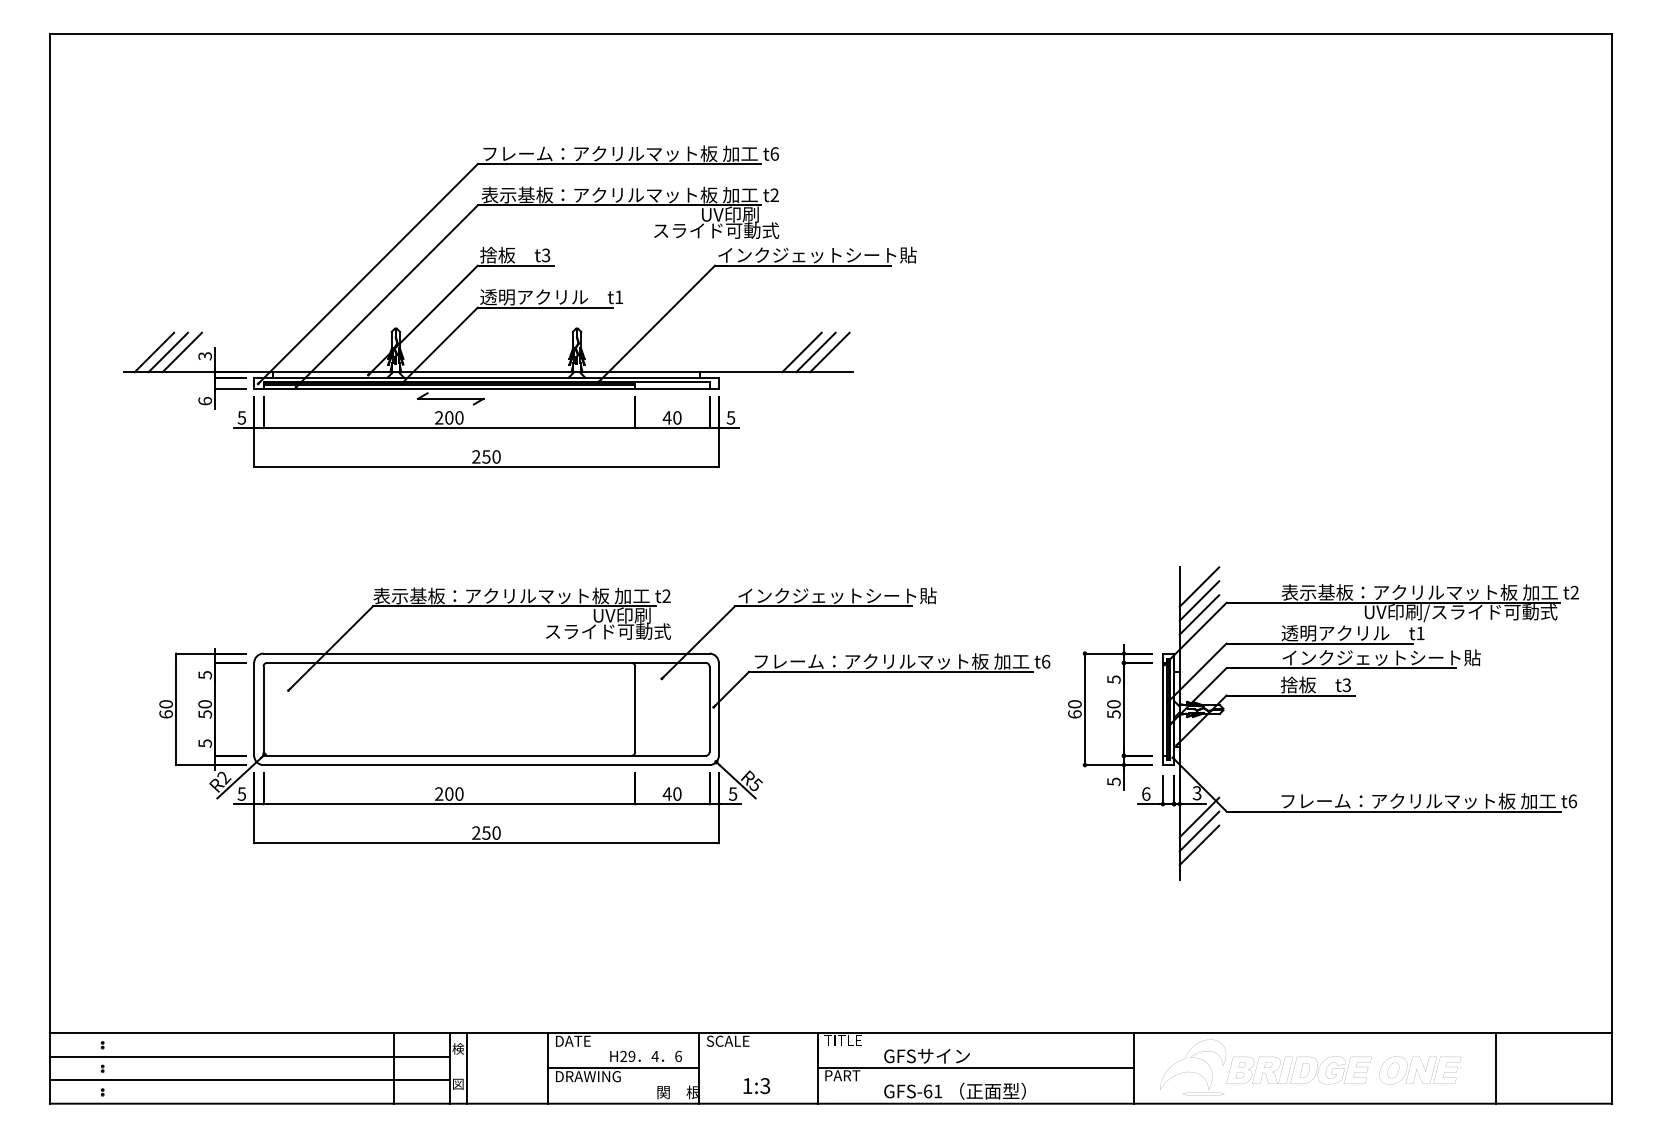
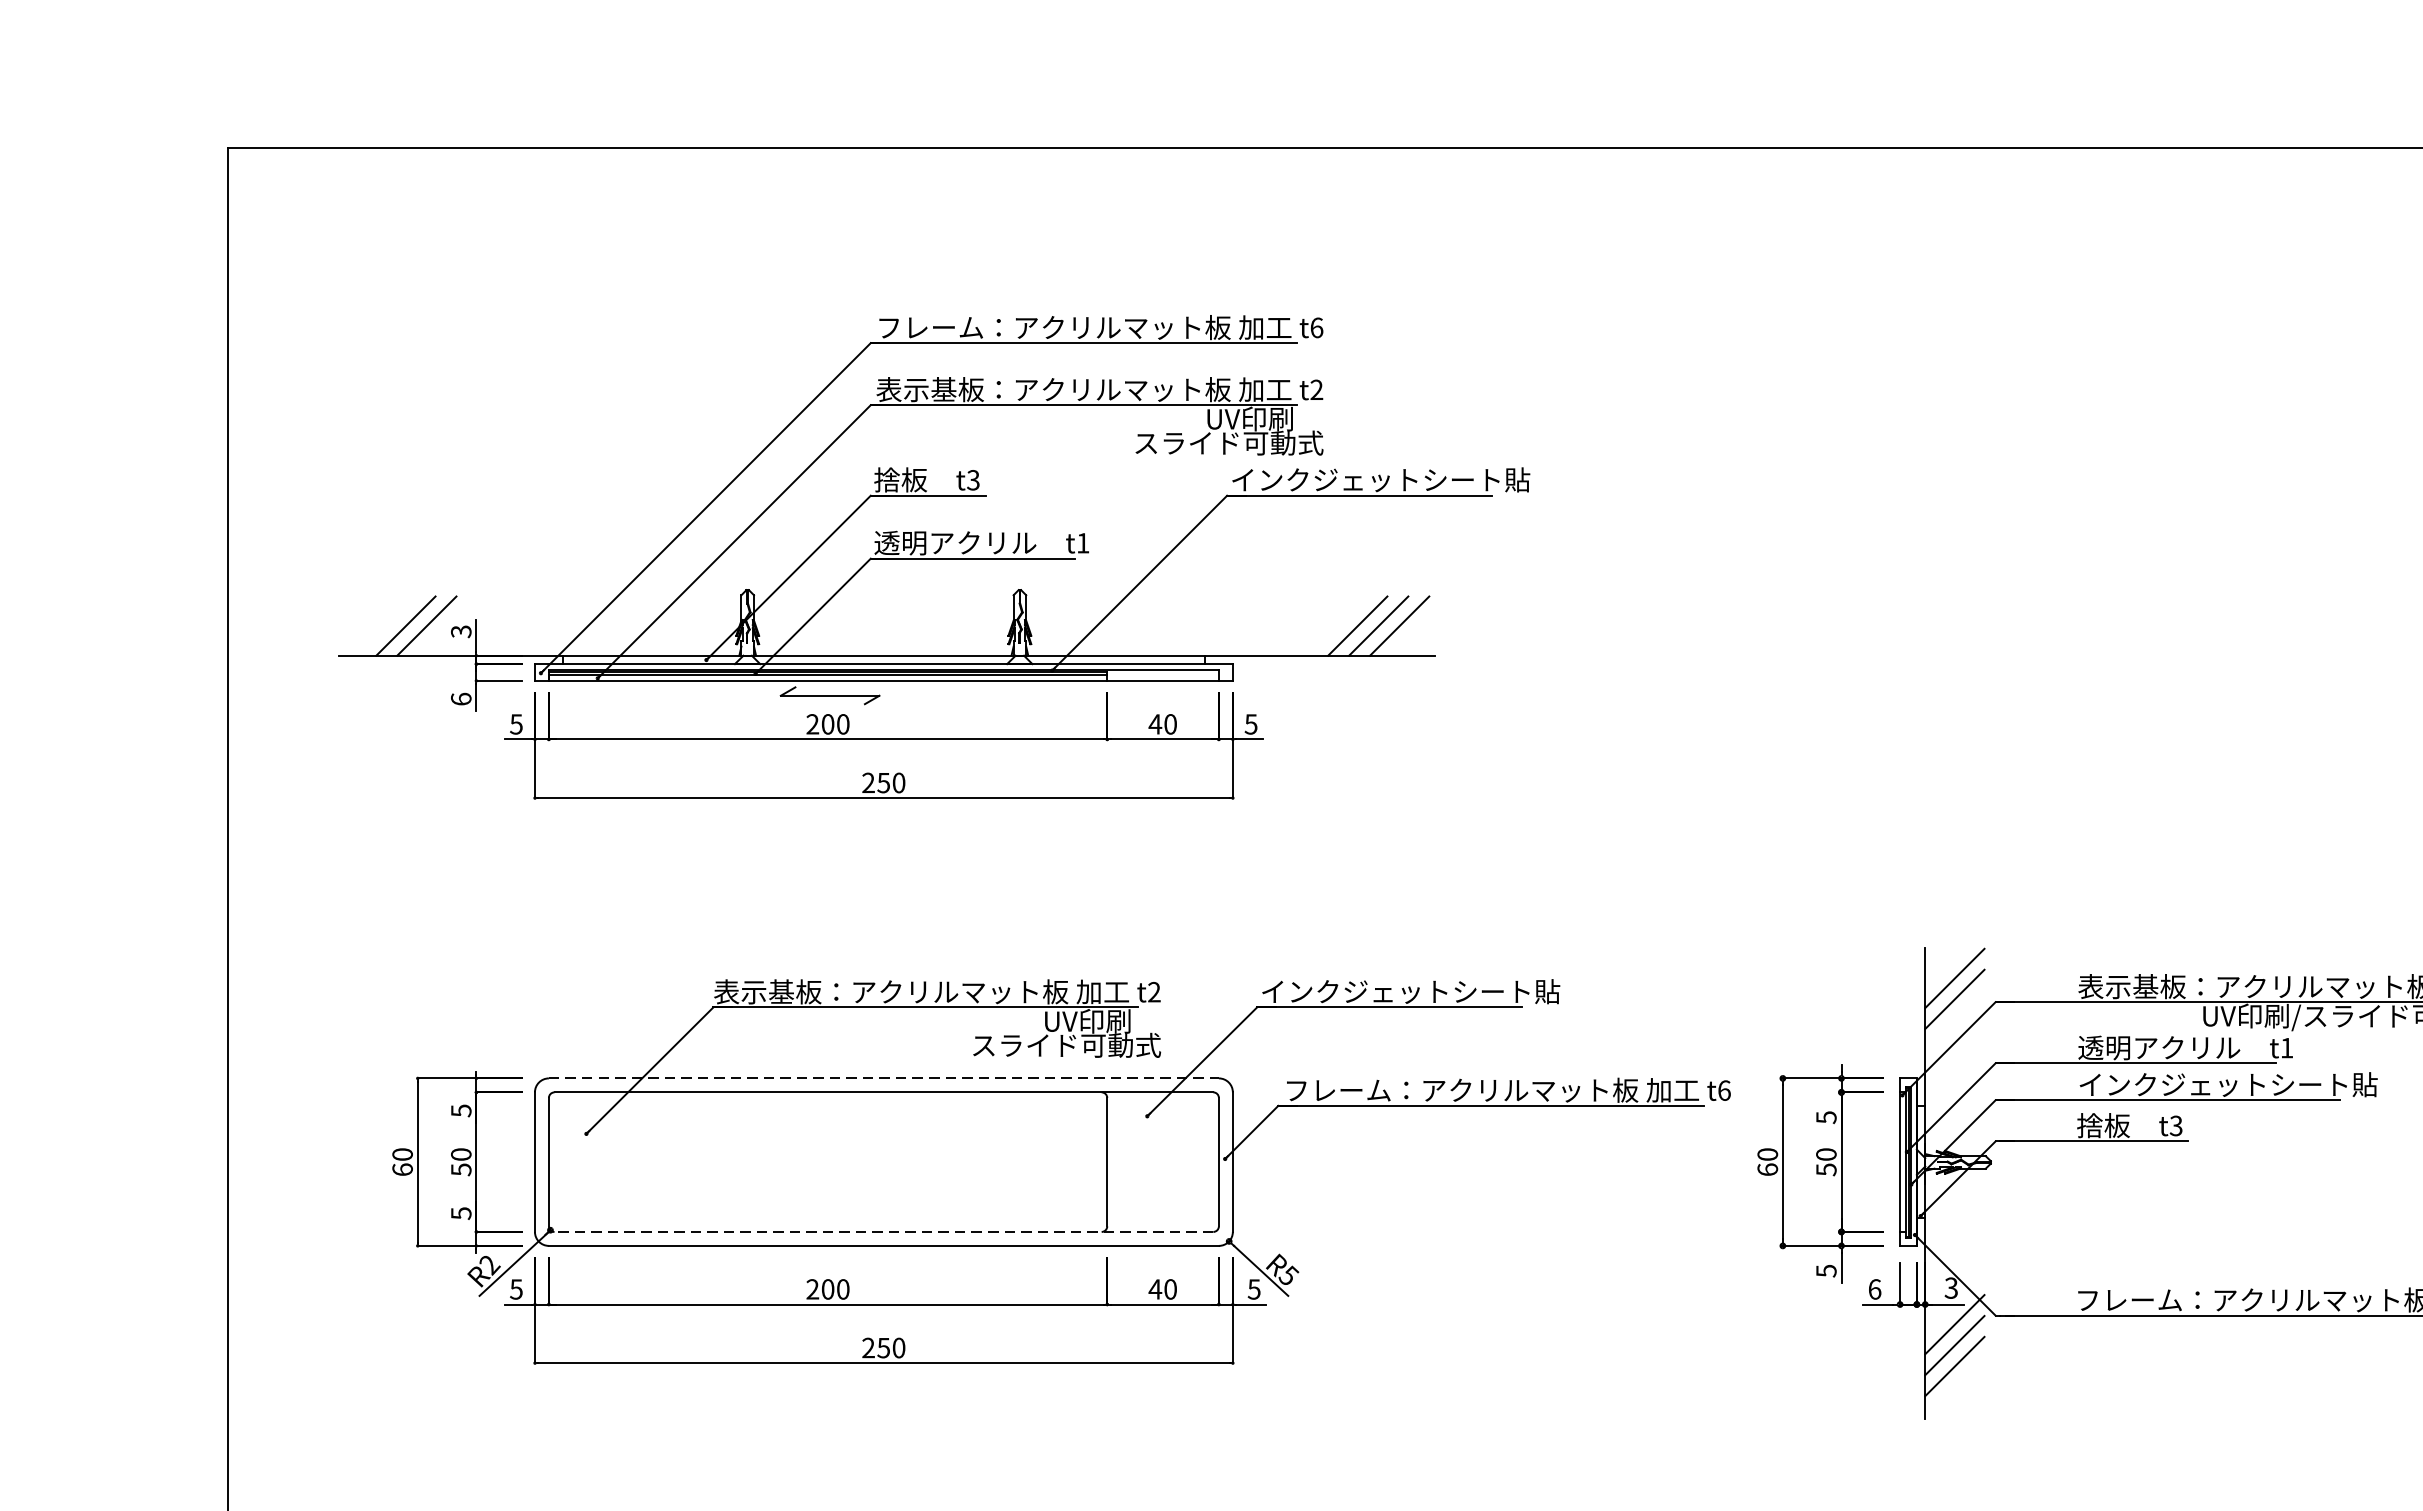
line: (154, 352) -> (385, 626), removed
line: (1199, 614) -> (1954, 1019), removed
line: (487, 653) -> (885, 1078), solid -> dashed
line: (486, 755) -> (883, 1231), solid -> dashed

